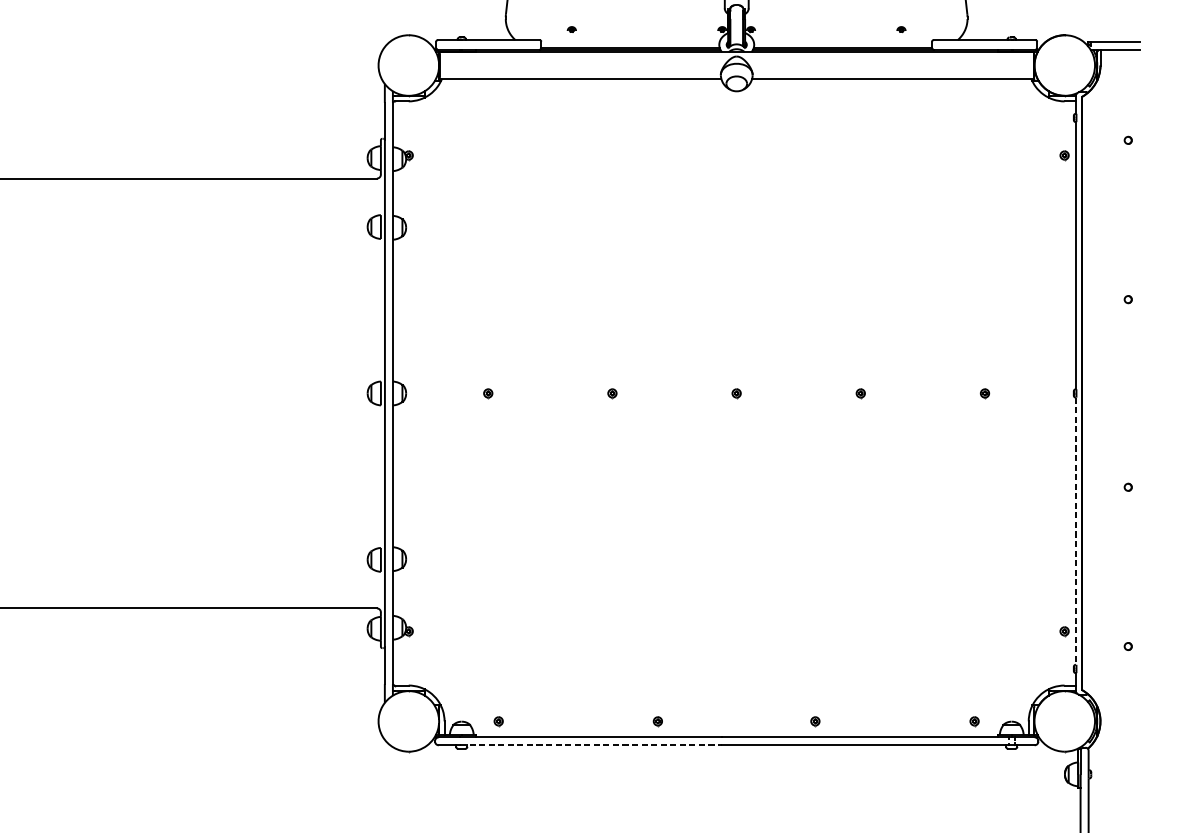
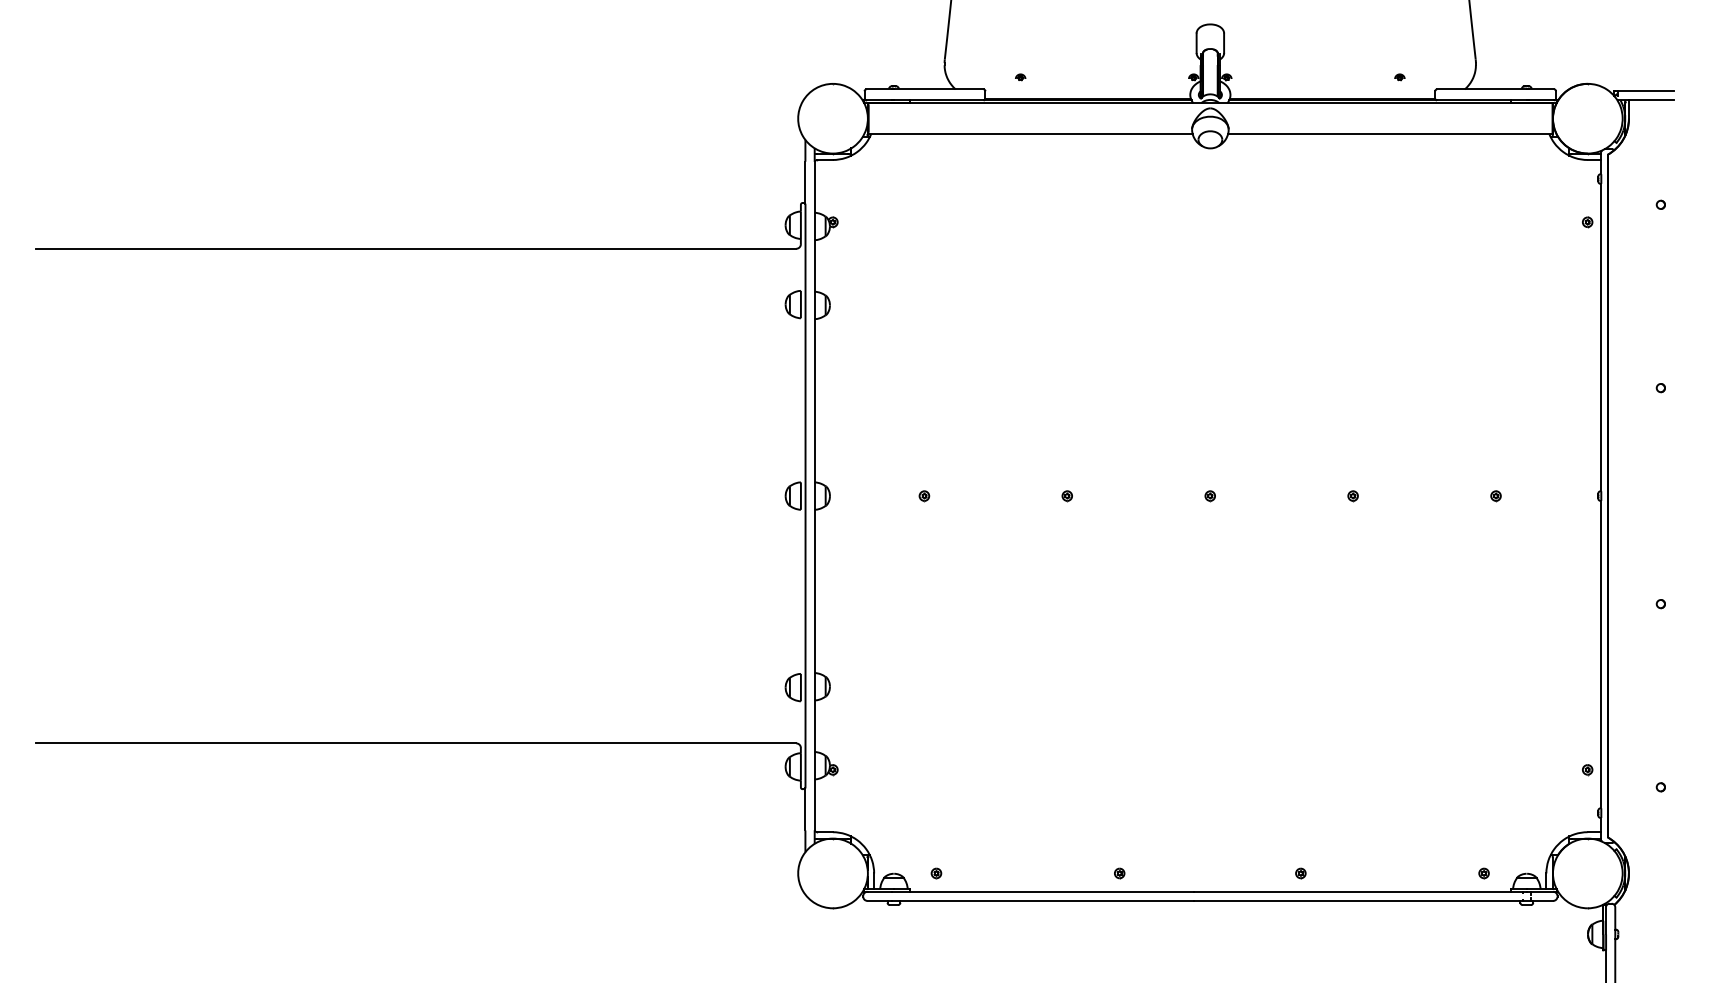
line: (1076, 531) -> (1601, 654), dashed -> solid
line: (590, 744) -> (1042, 900), dashed -> solid

